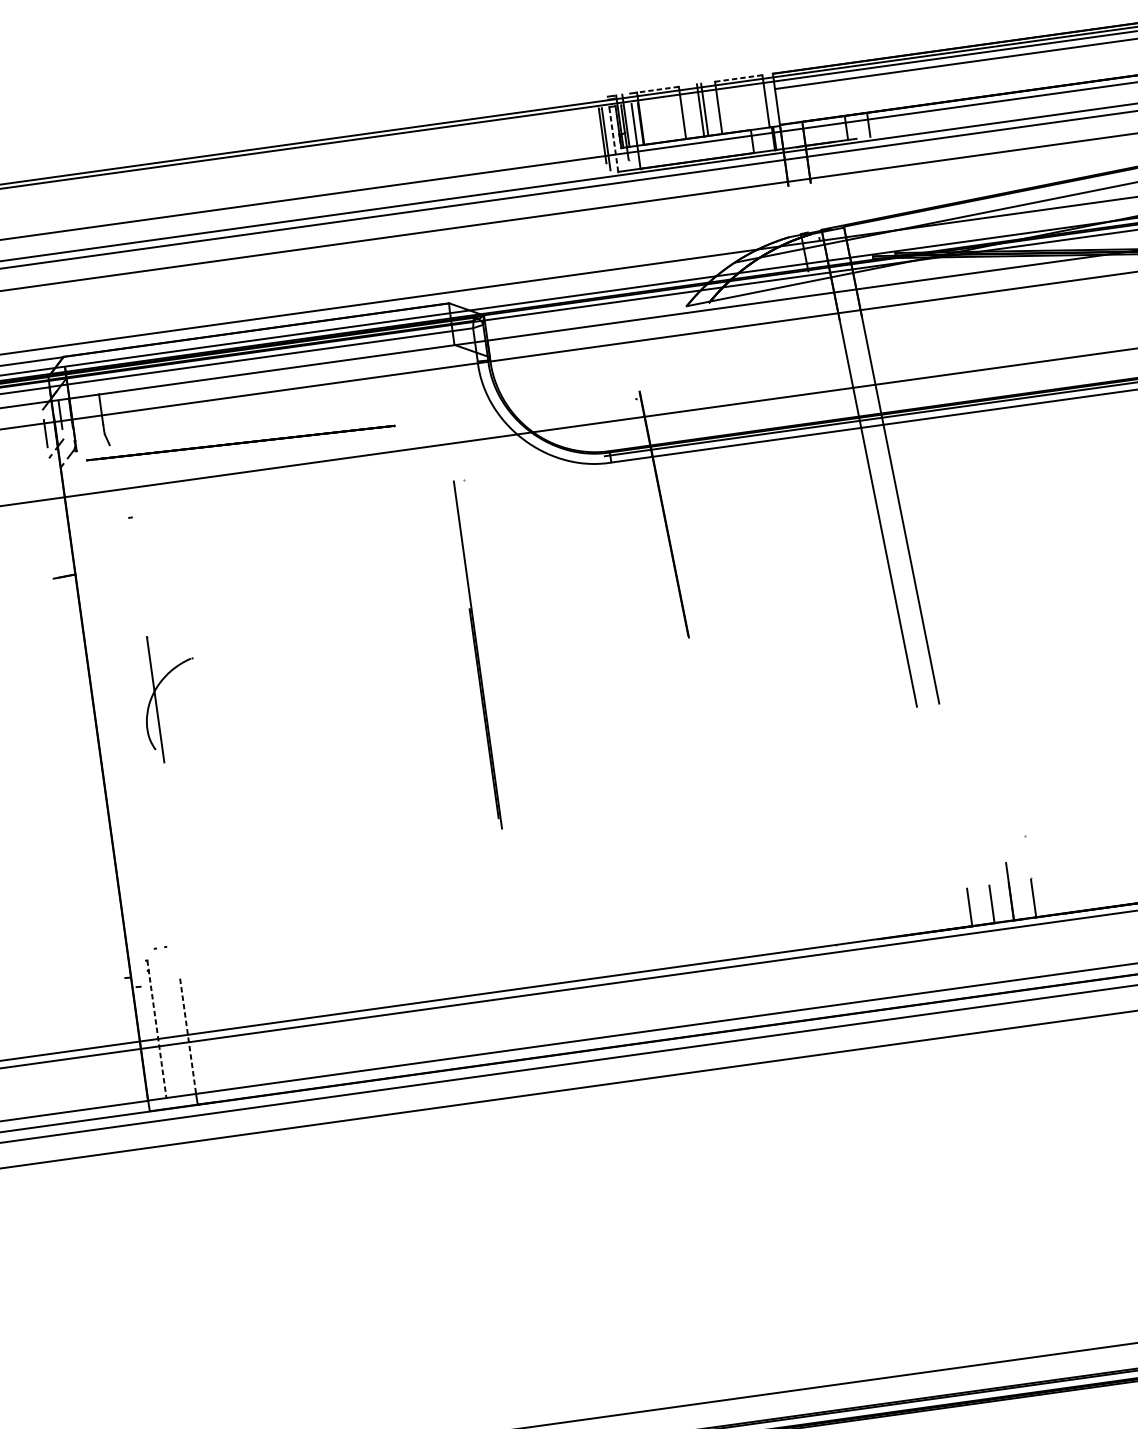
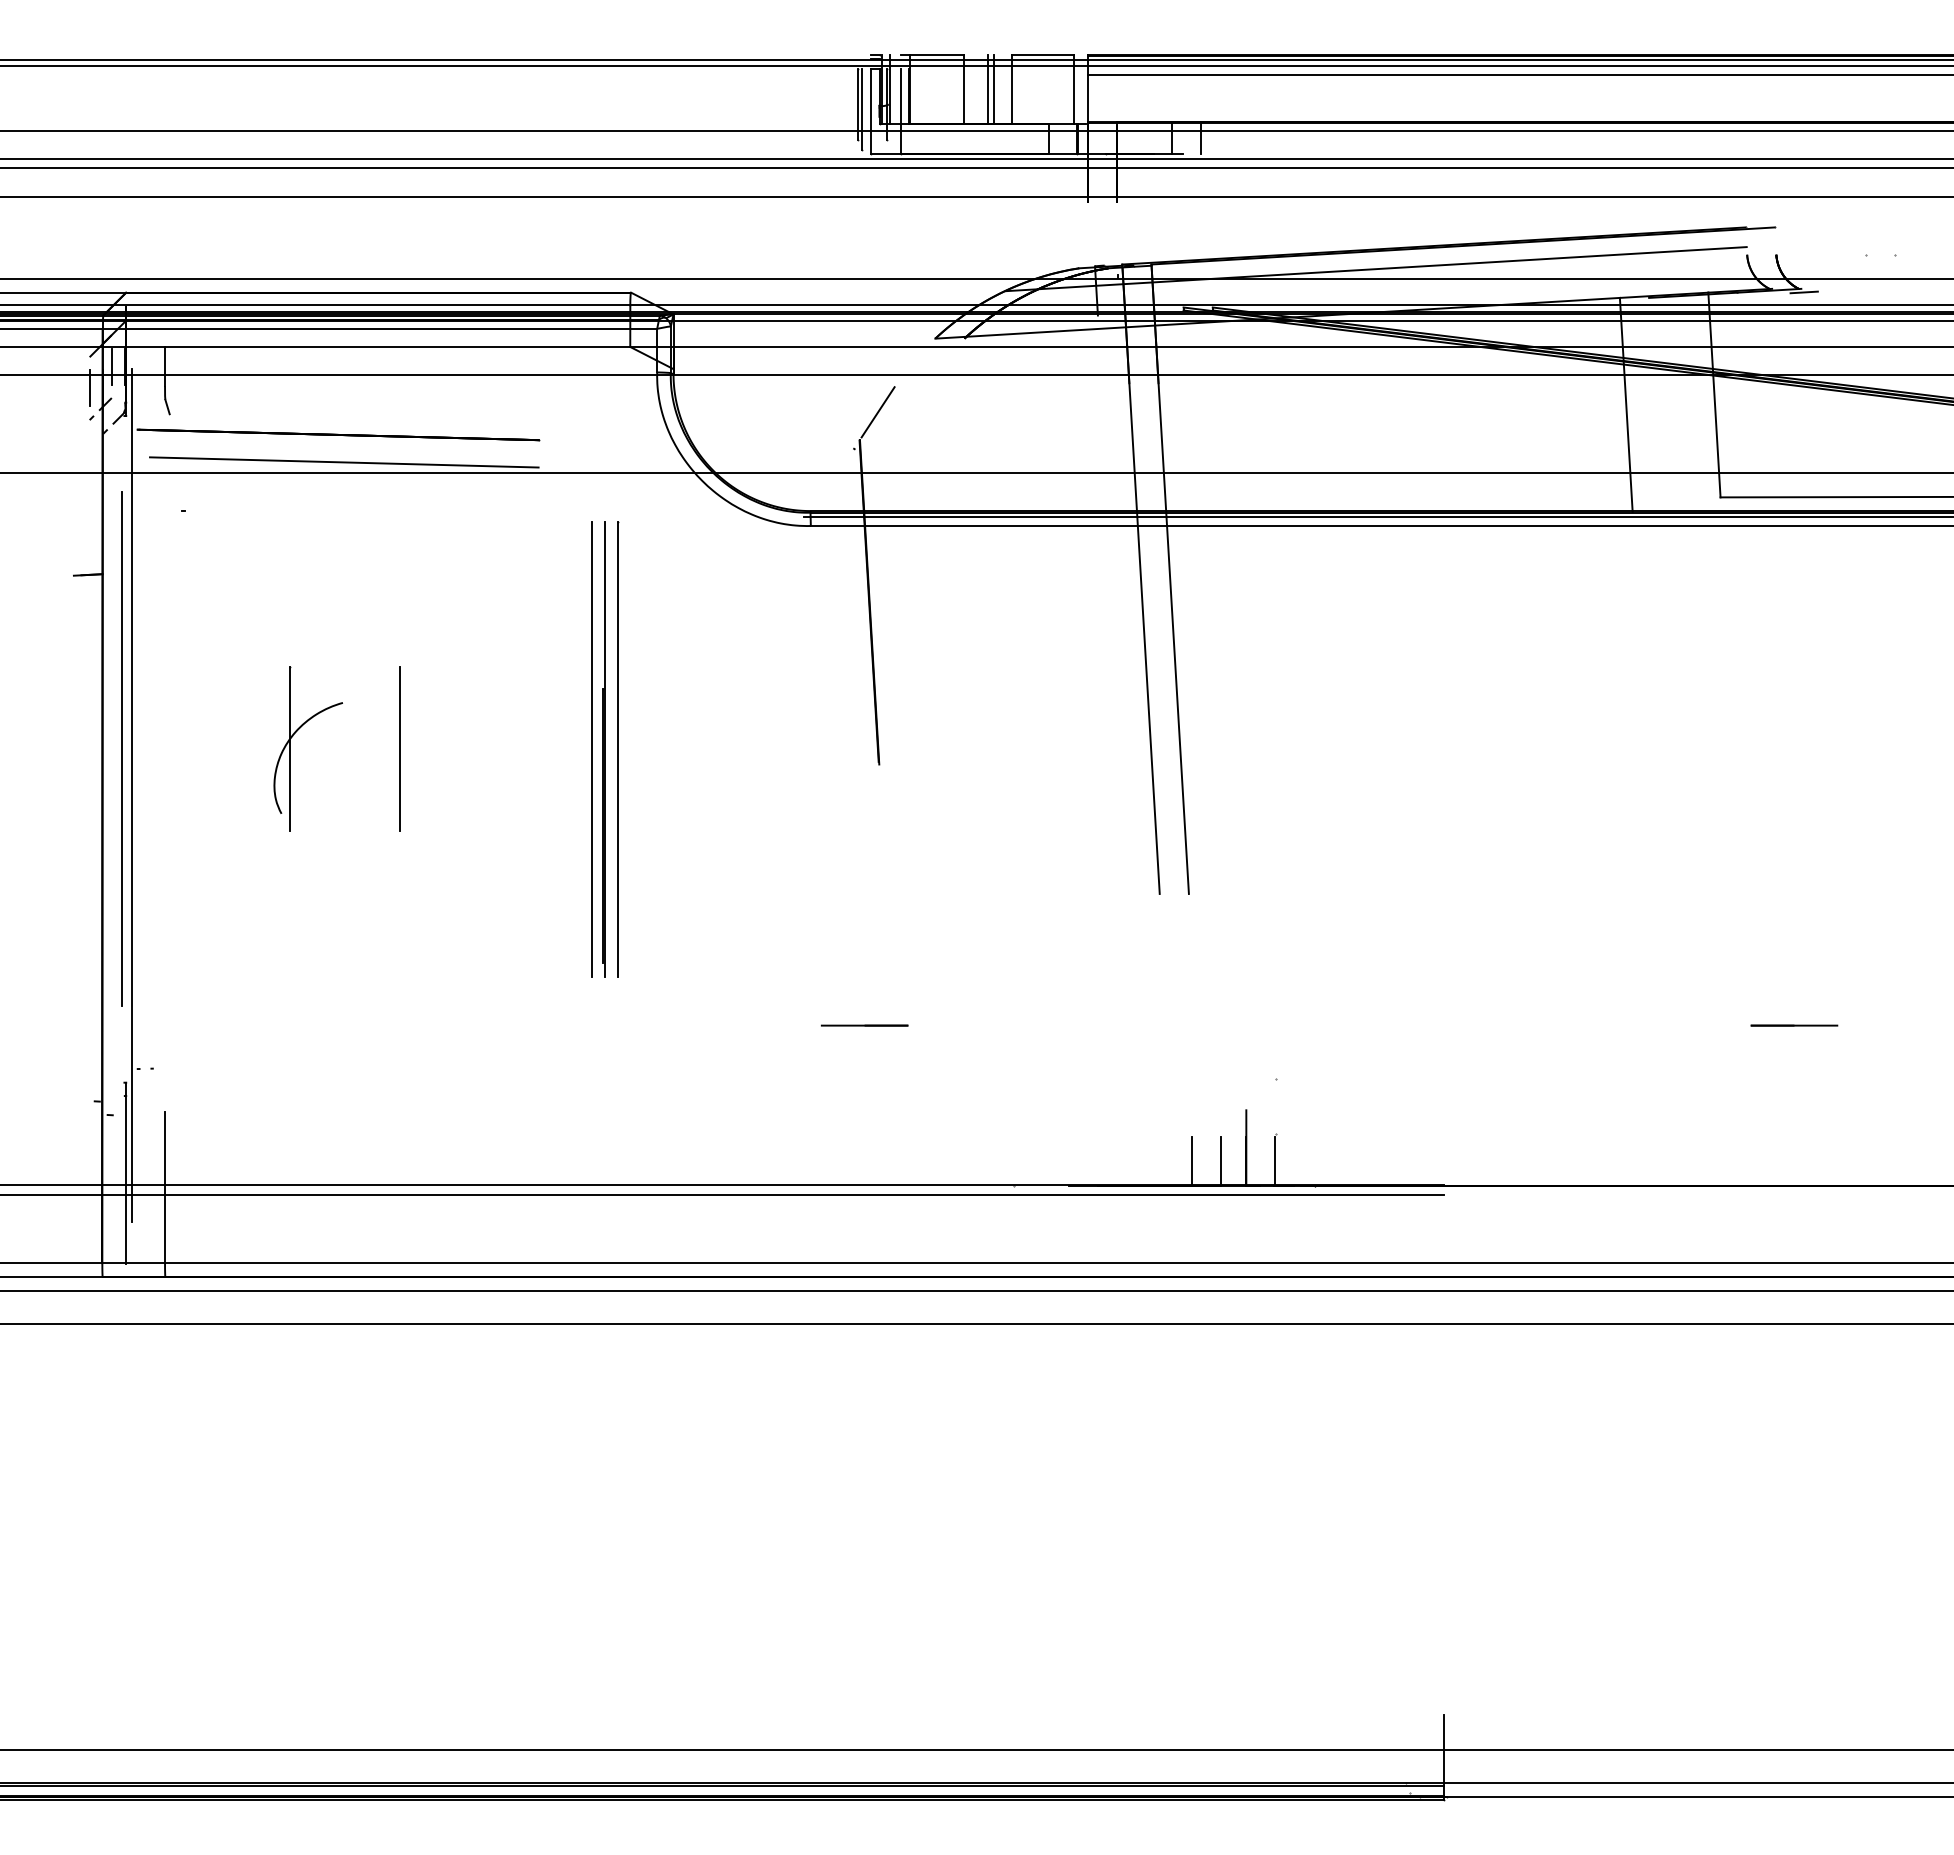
line: (738, 78) -> (1042, 55), dashed -> solid
line: (657, 89) -> (936, 55), dashed -> solid
line: (613, 139) -> (871, 111), dashed -> solid
line: (650, 368) -> (877, 412), added
line: (248, 463) -> (344, 462), added
line: (488, 653) -> (618, 749), added
line: (467, 656) -> (591, 749), added
line: (320, 676) -> (399, 749), added
part: (155, 699) -> (290, 748), moved
line: (108, 706) -> (121, 749), added
line: (121, 740) -> (132, 795), added
line: (705, 838) -> (864, 1025), added
line: (157, 1029) -> (126, 1173), dashed -> solid
line: (188, 1036) -> (165, 1187), dashed -> solid

